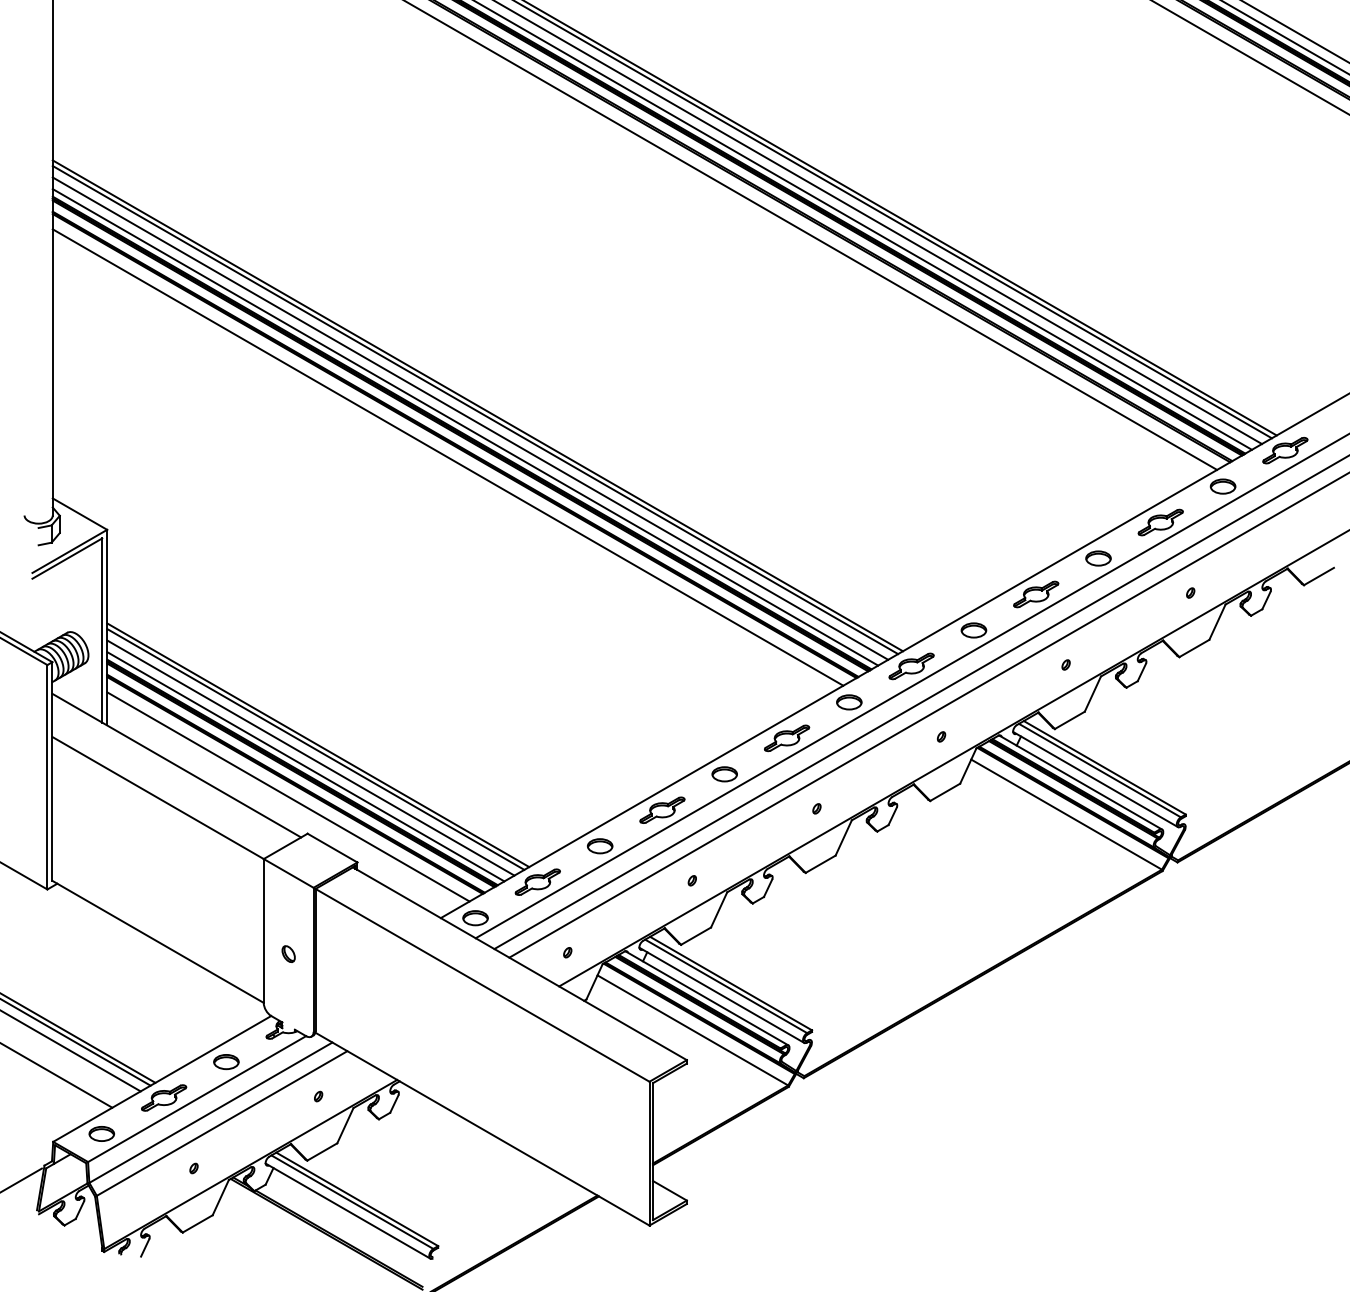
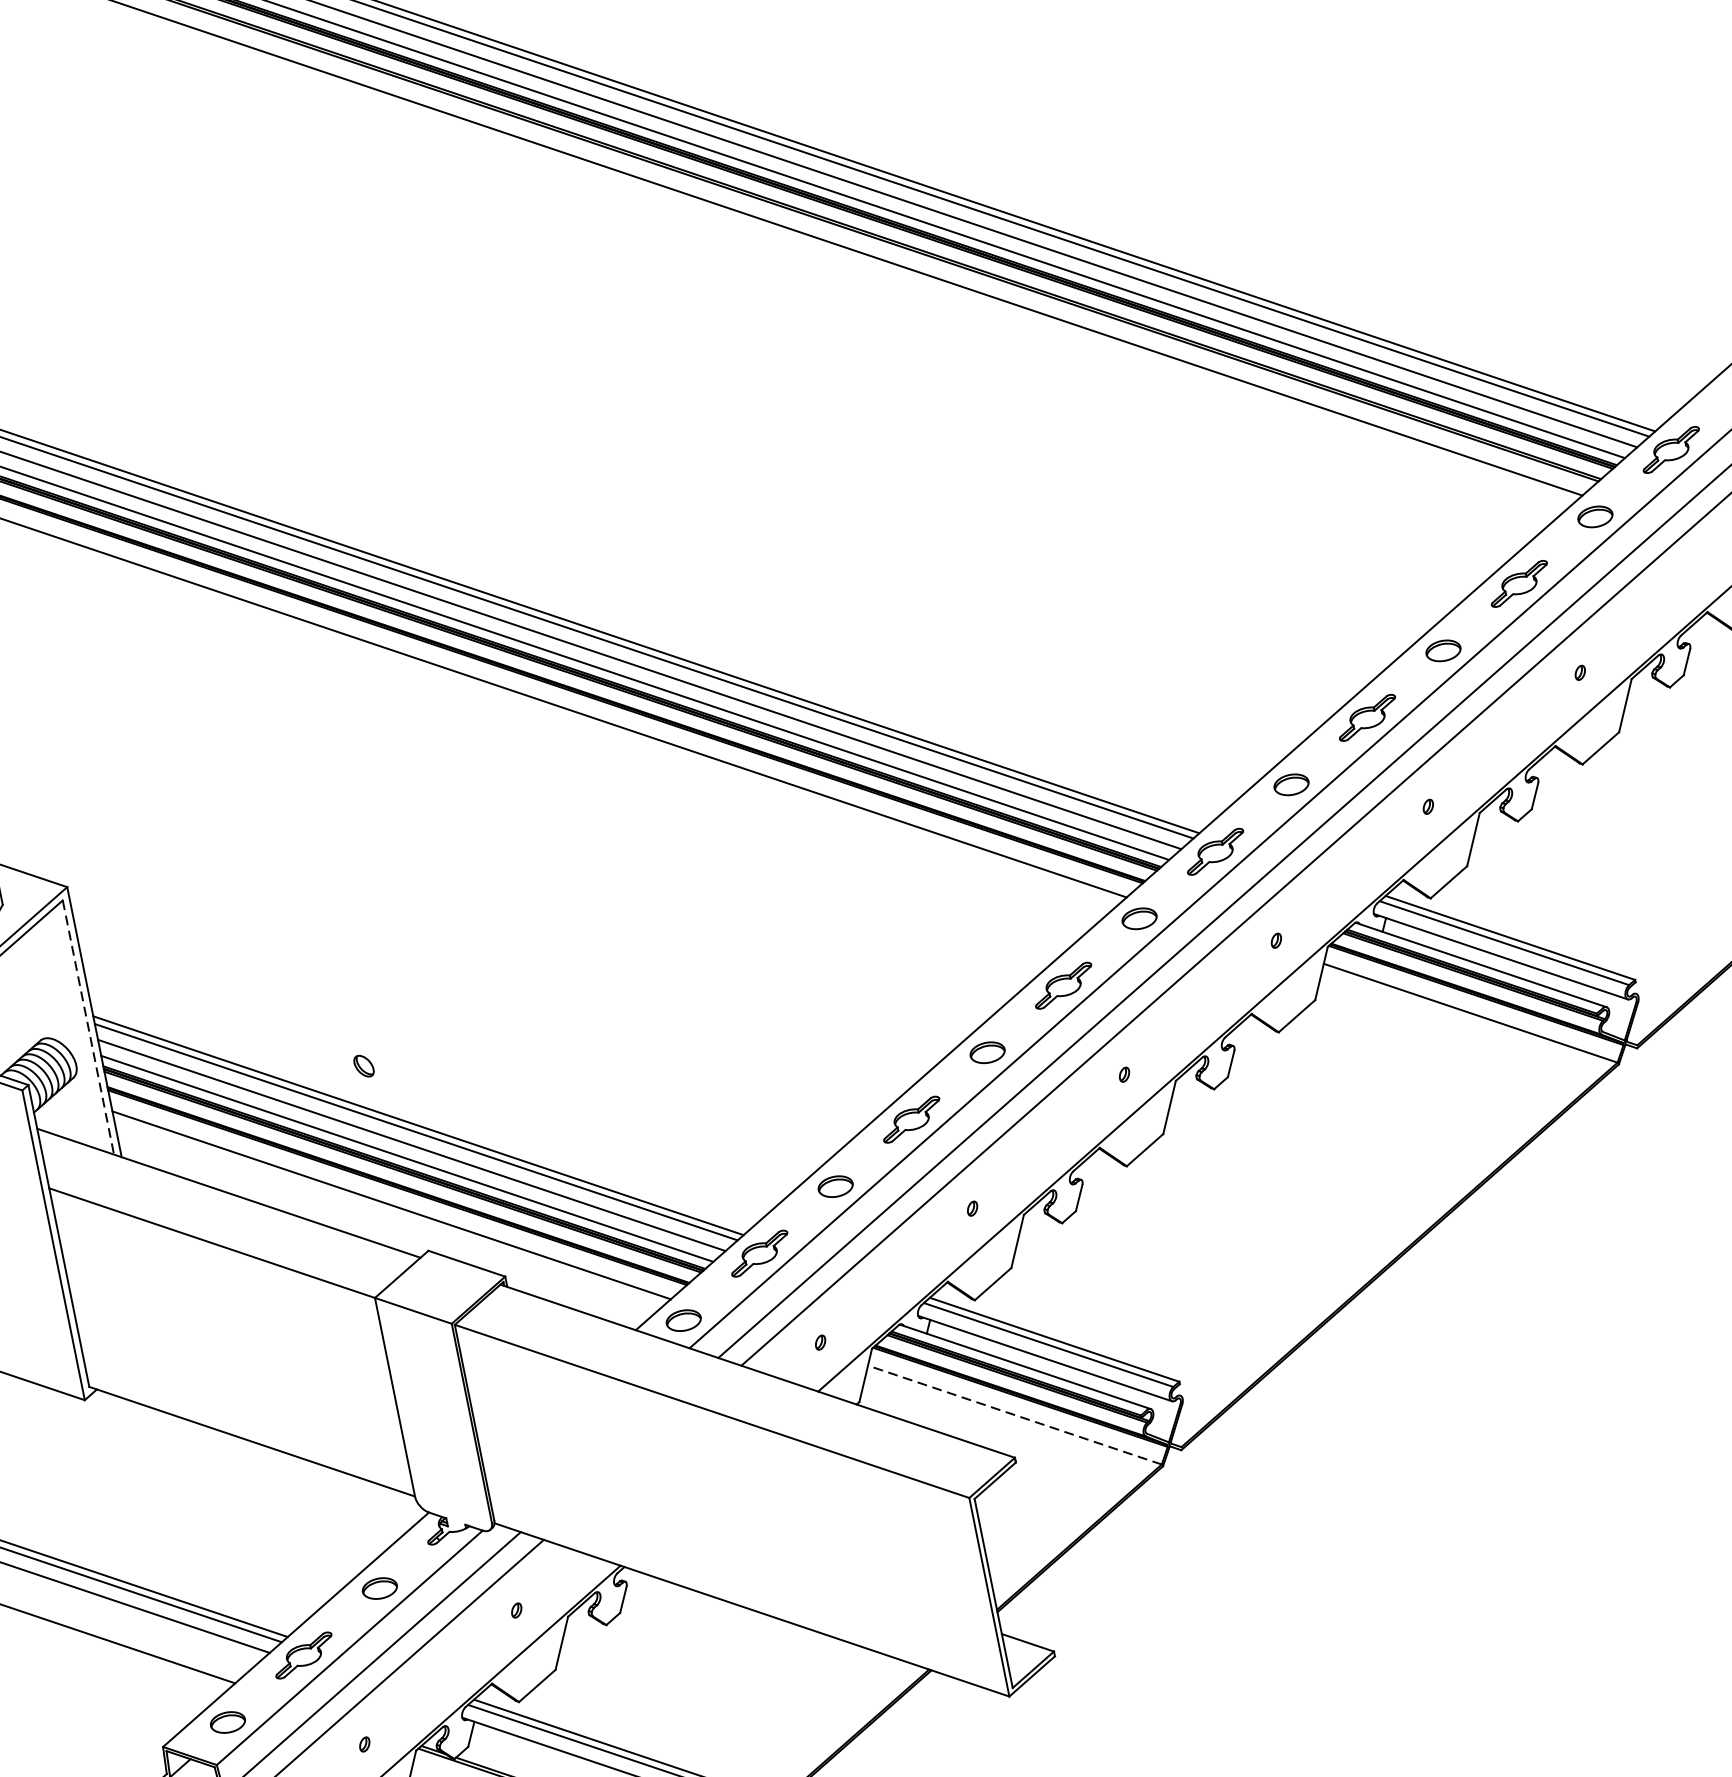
line: (102, 631) -> (89, 1028), solid -> dashed
part: (288, 953) -> (363, 1065), moved
line: (692, 1030) -> (1014, 1415), solid -> dashed

